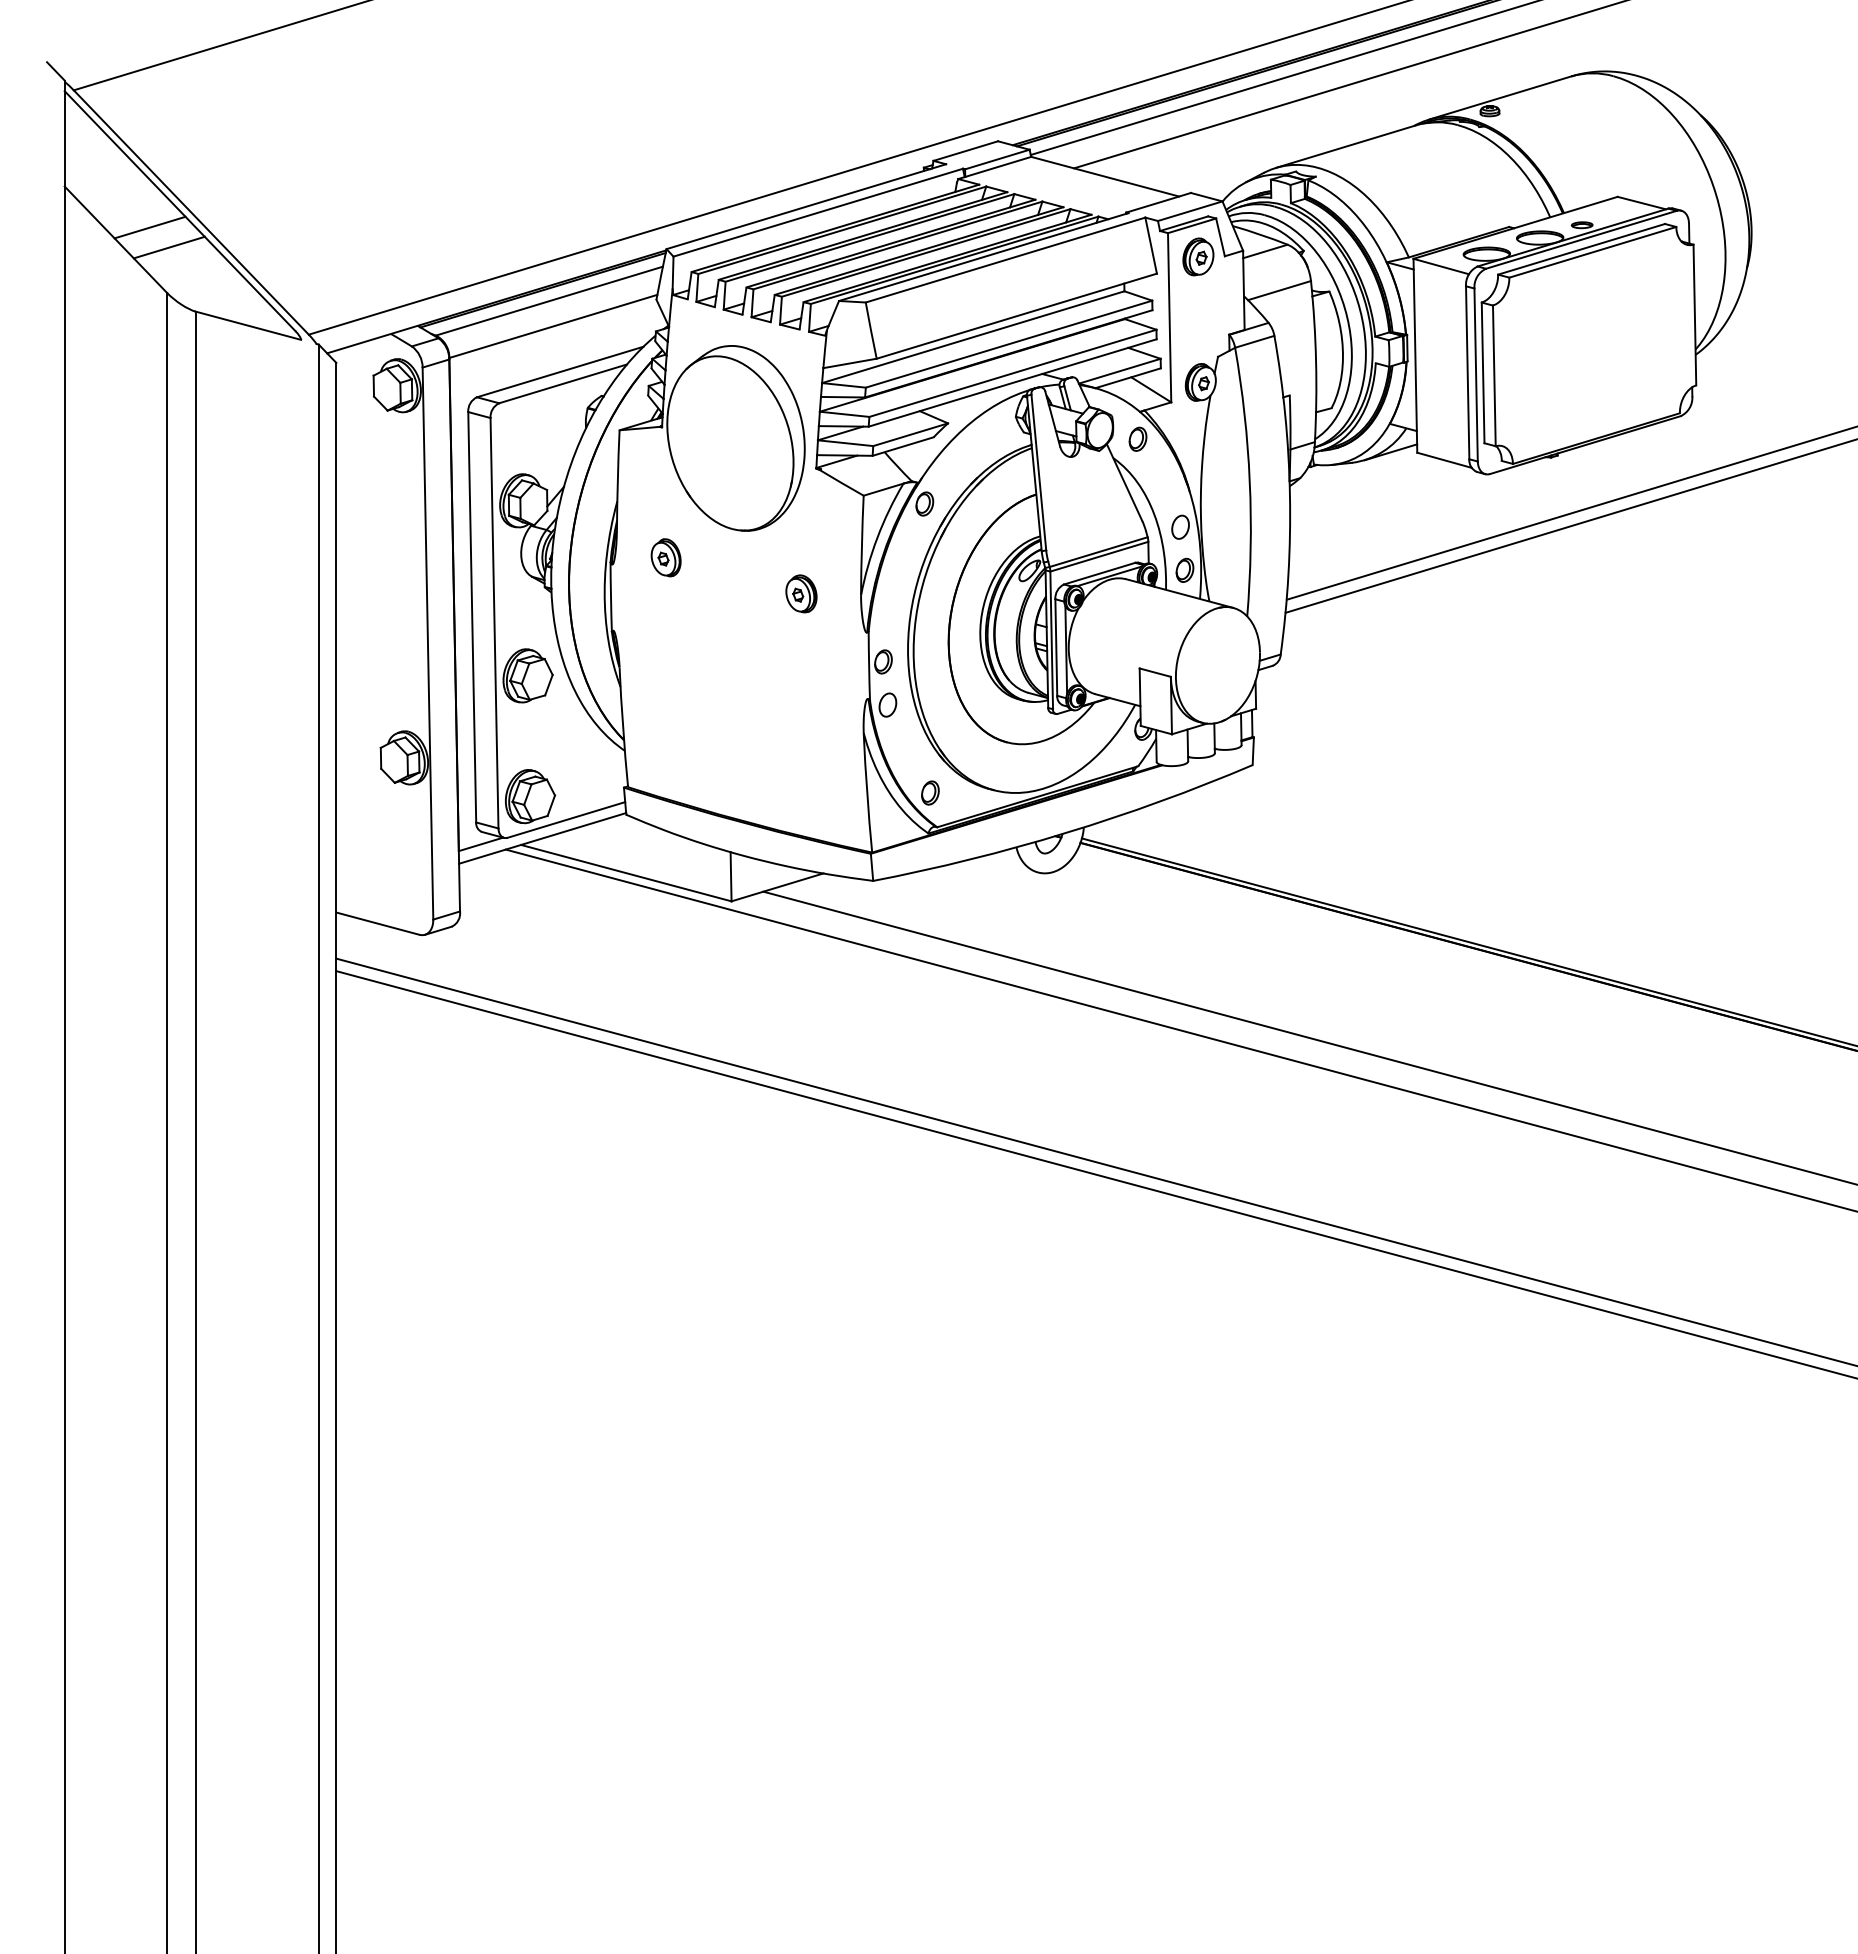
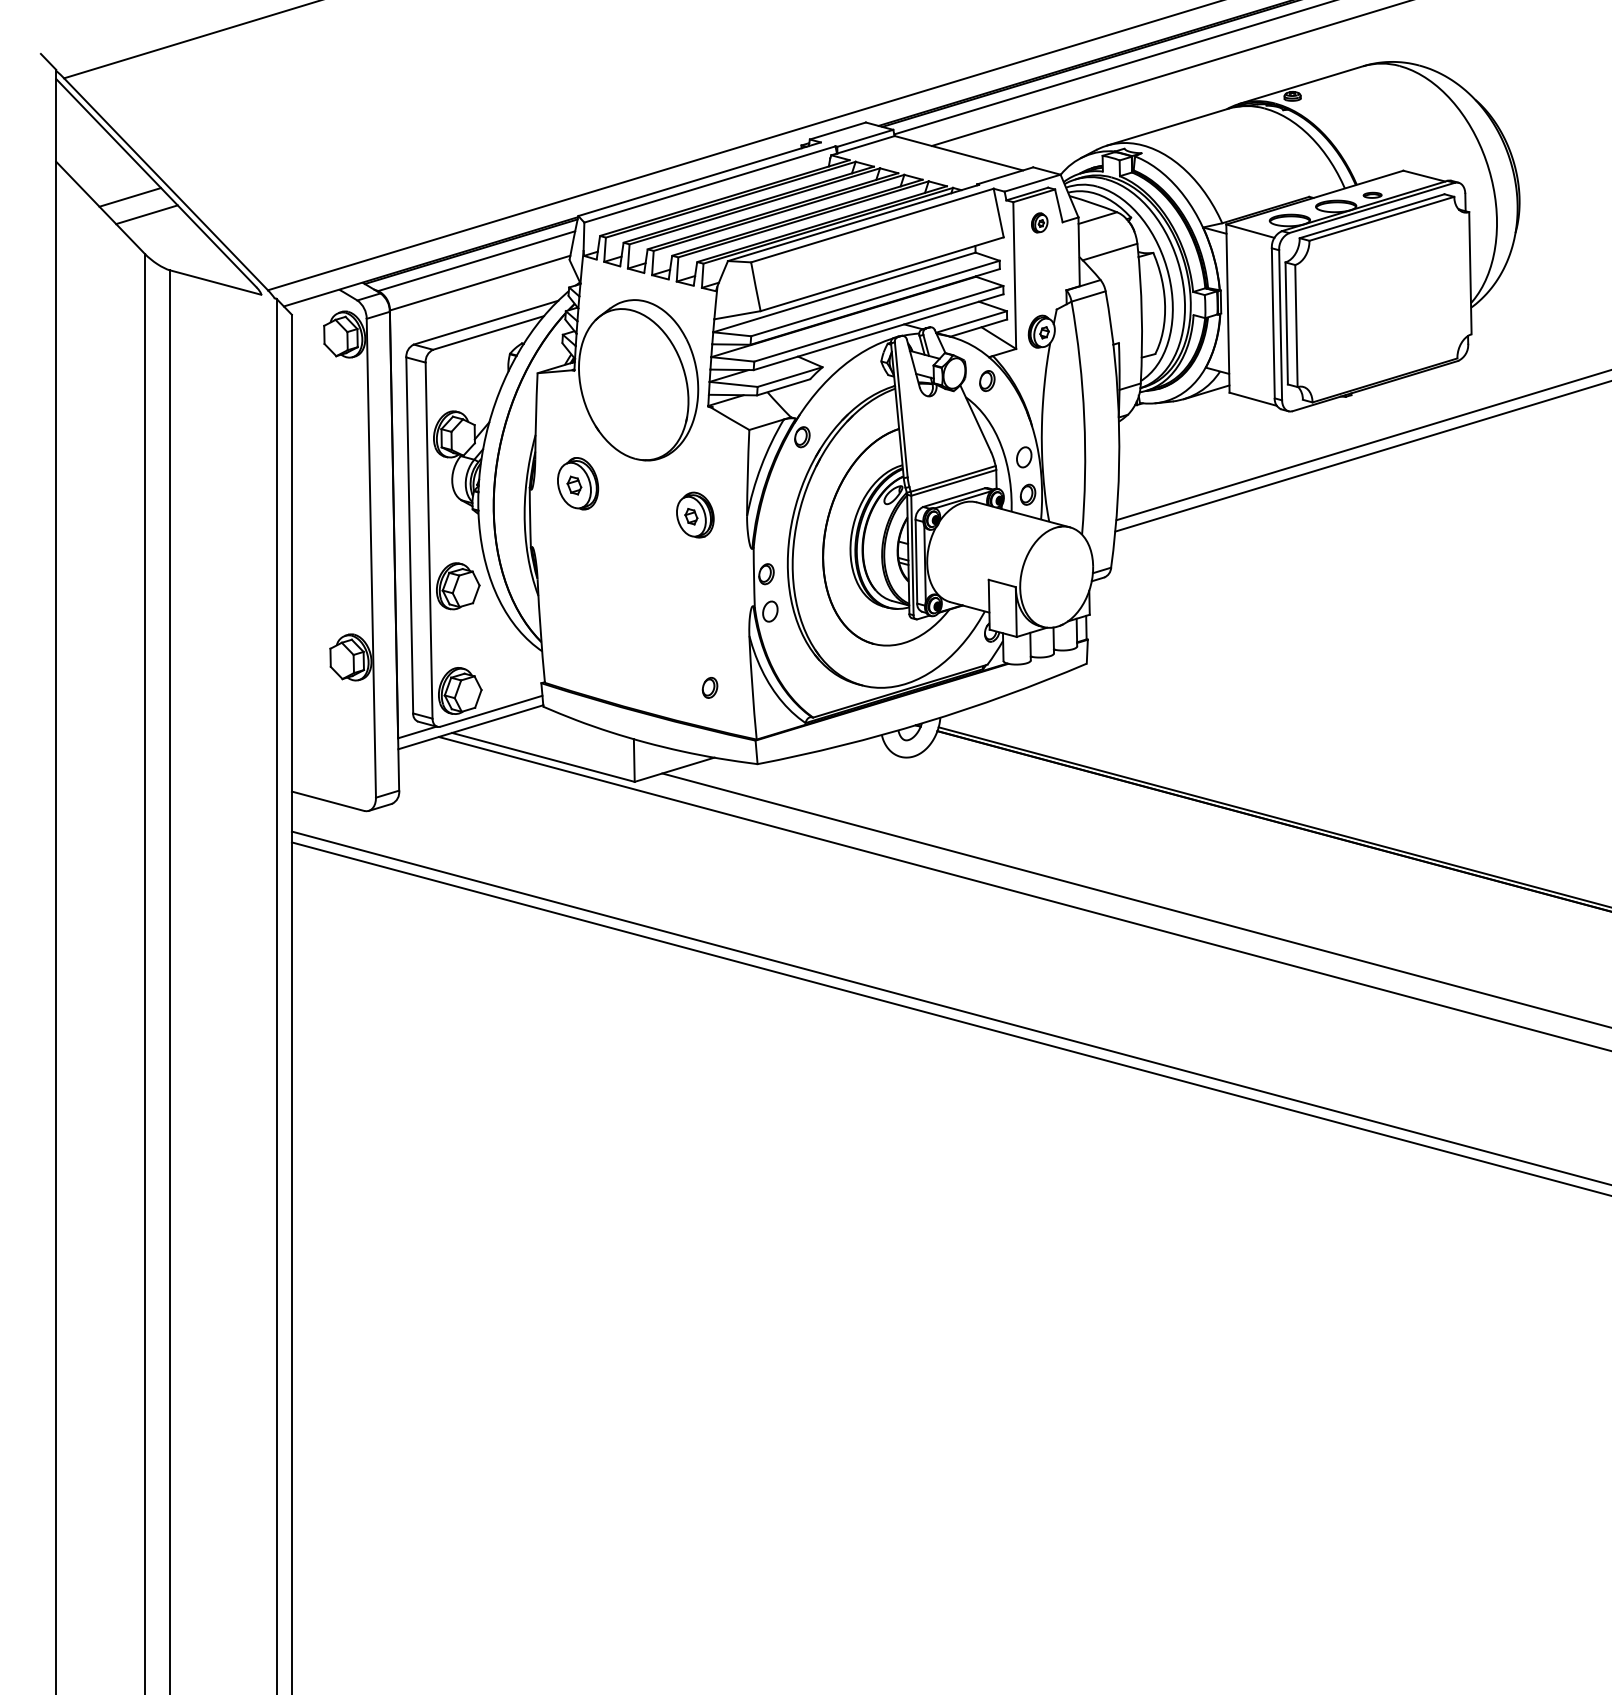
part: (1198, 256) -> (1039, 222), size x0.6
part: (665, 557) -> (577, 483), size x1.6
part: (801, 593) -> (695, 514), size x1.4
part: (930, 792) -> (710, 687), moved

